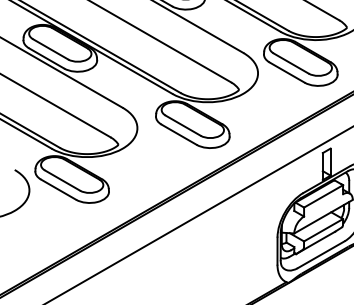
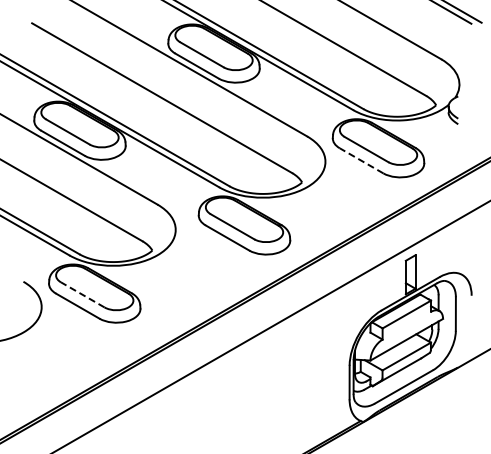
line: (287, 72) -> (361, 160), solid -> dashed
line: (62, 180) -> (82, 294), solid -> dashed

